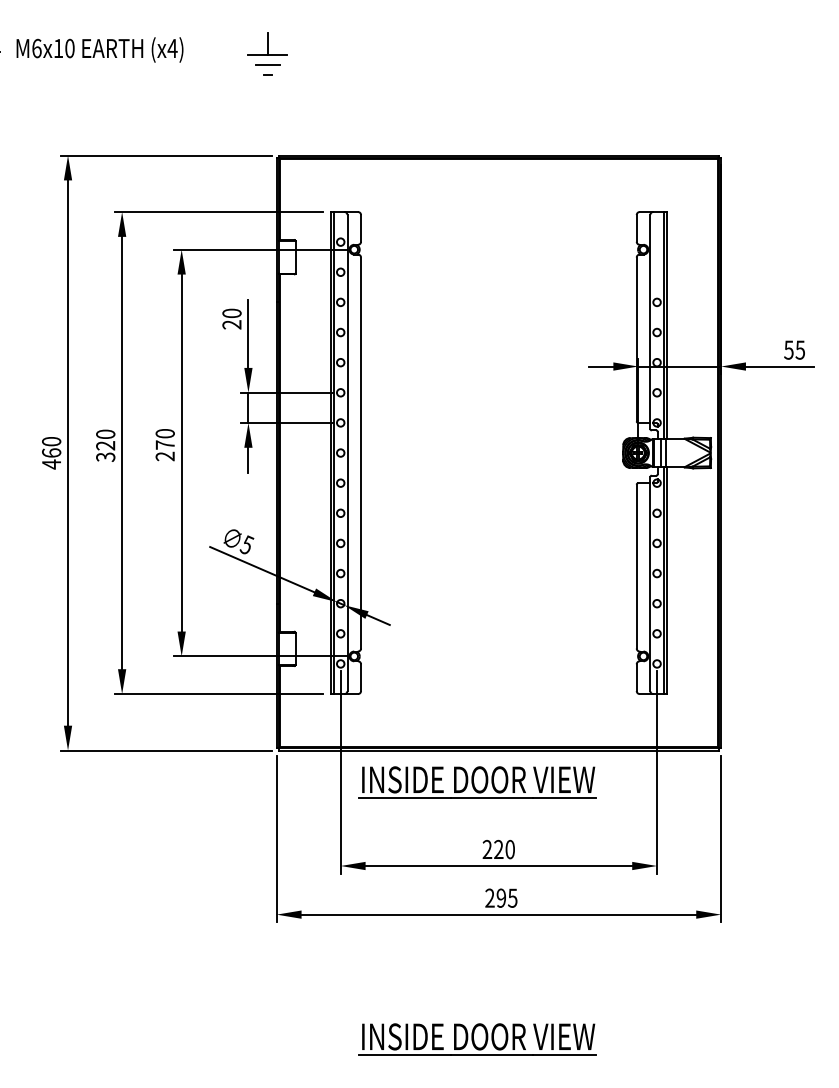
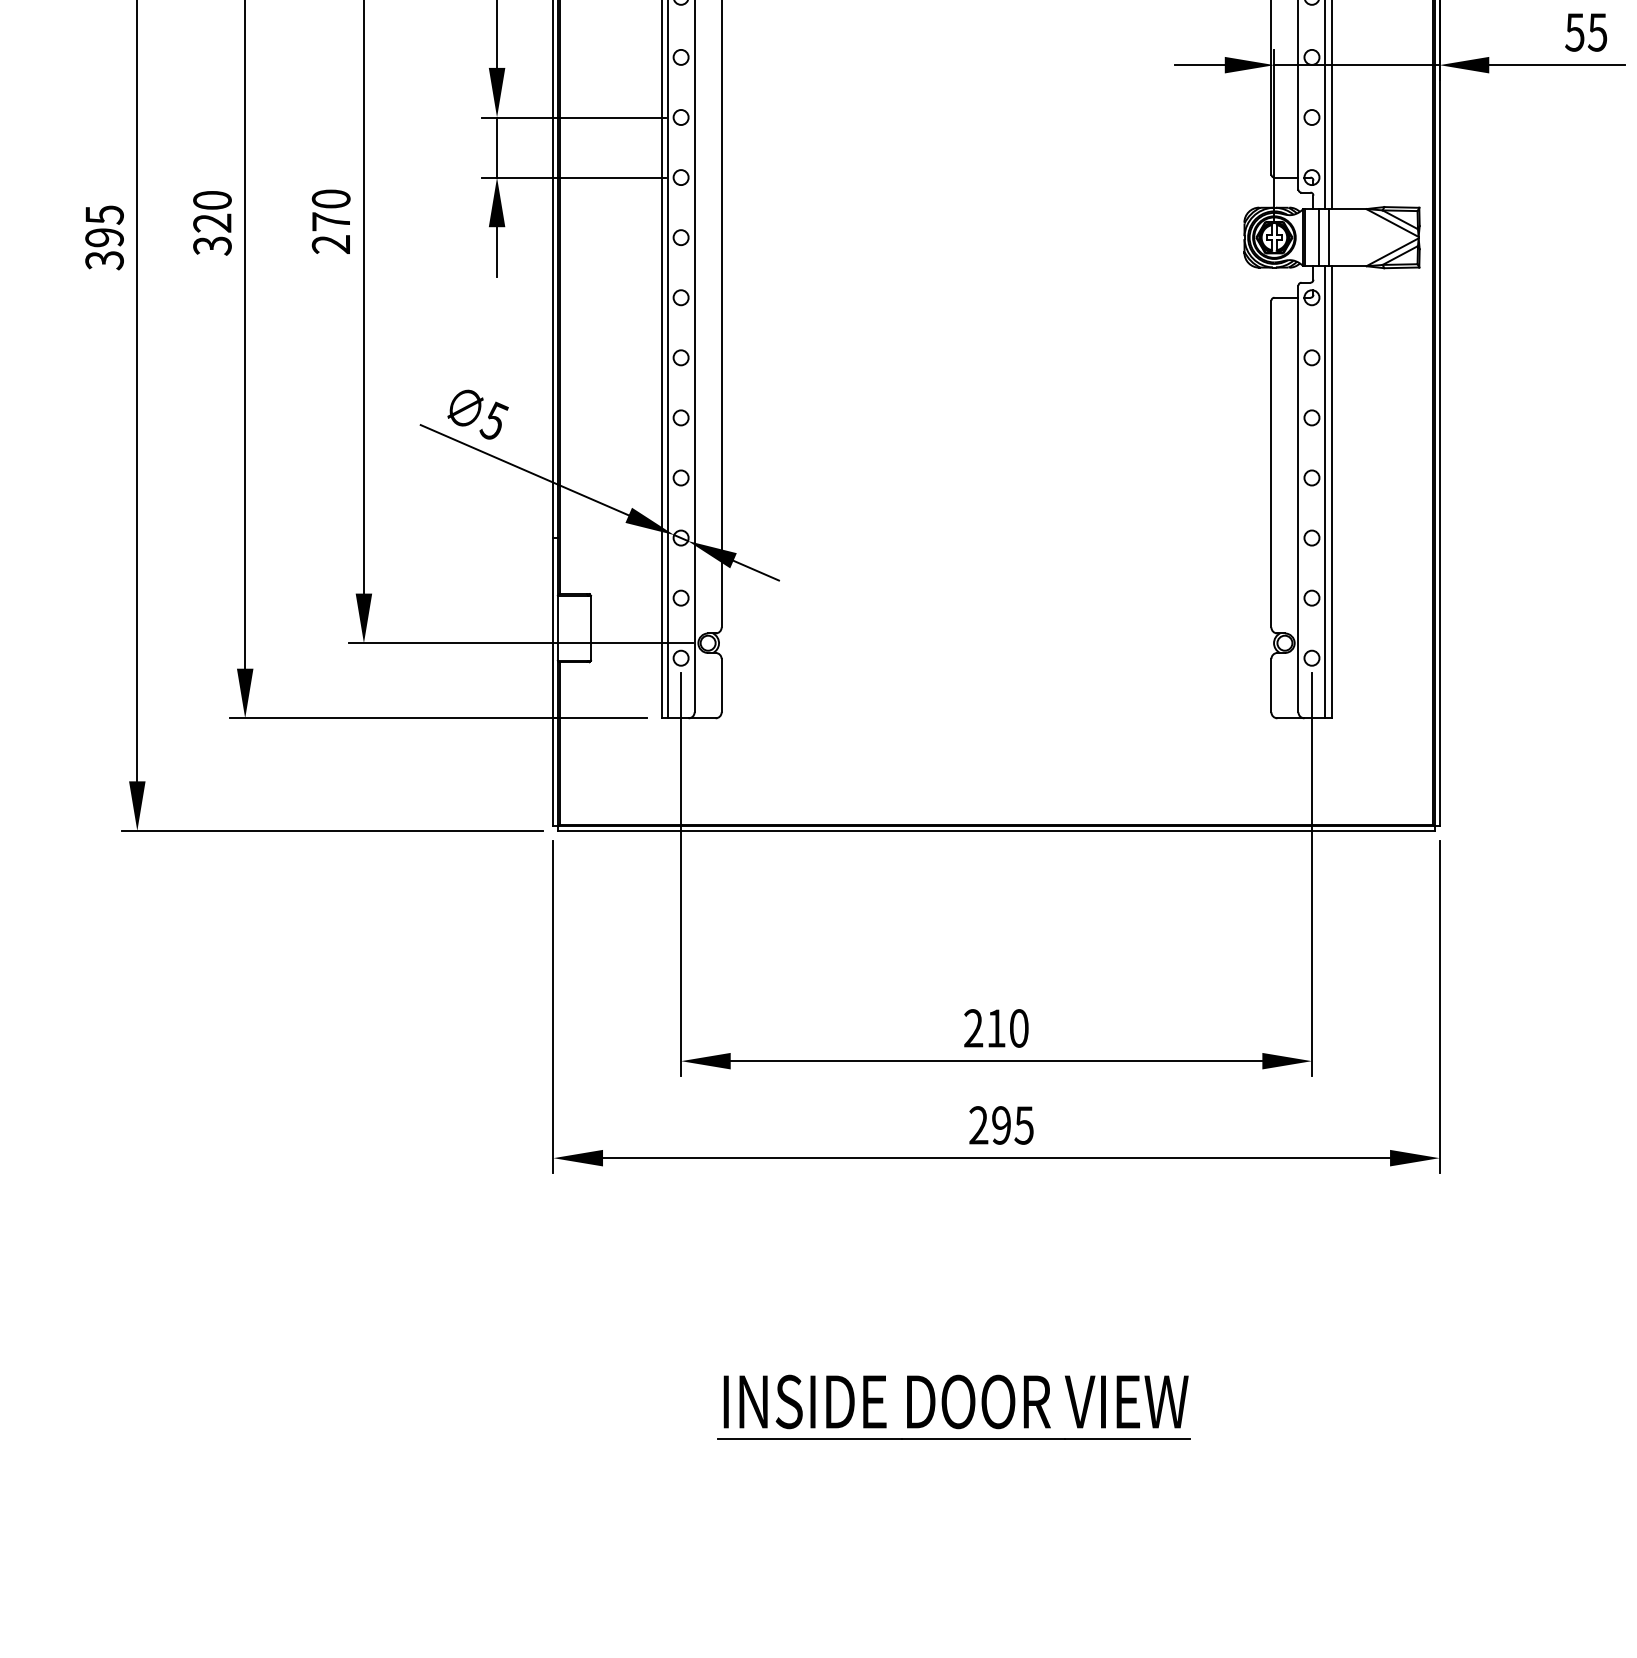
text: (51, 453) -> (104, 238), 460 -> 395
part: (477, 782) -> (953, 894), removed
text: (498, 848) -> (995, 1026), 220 -> 210

